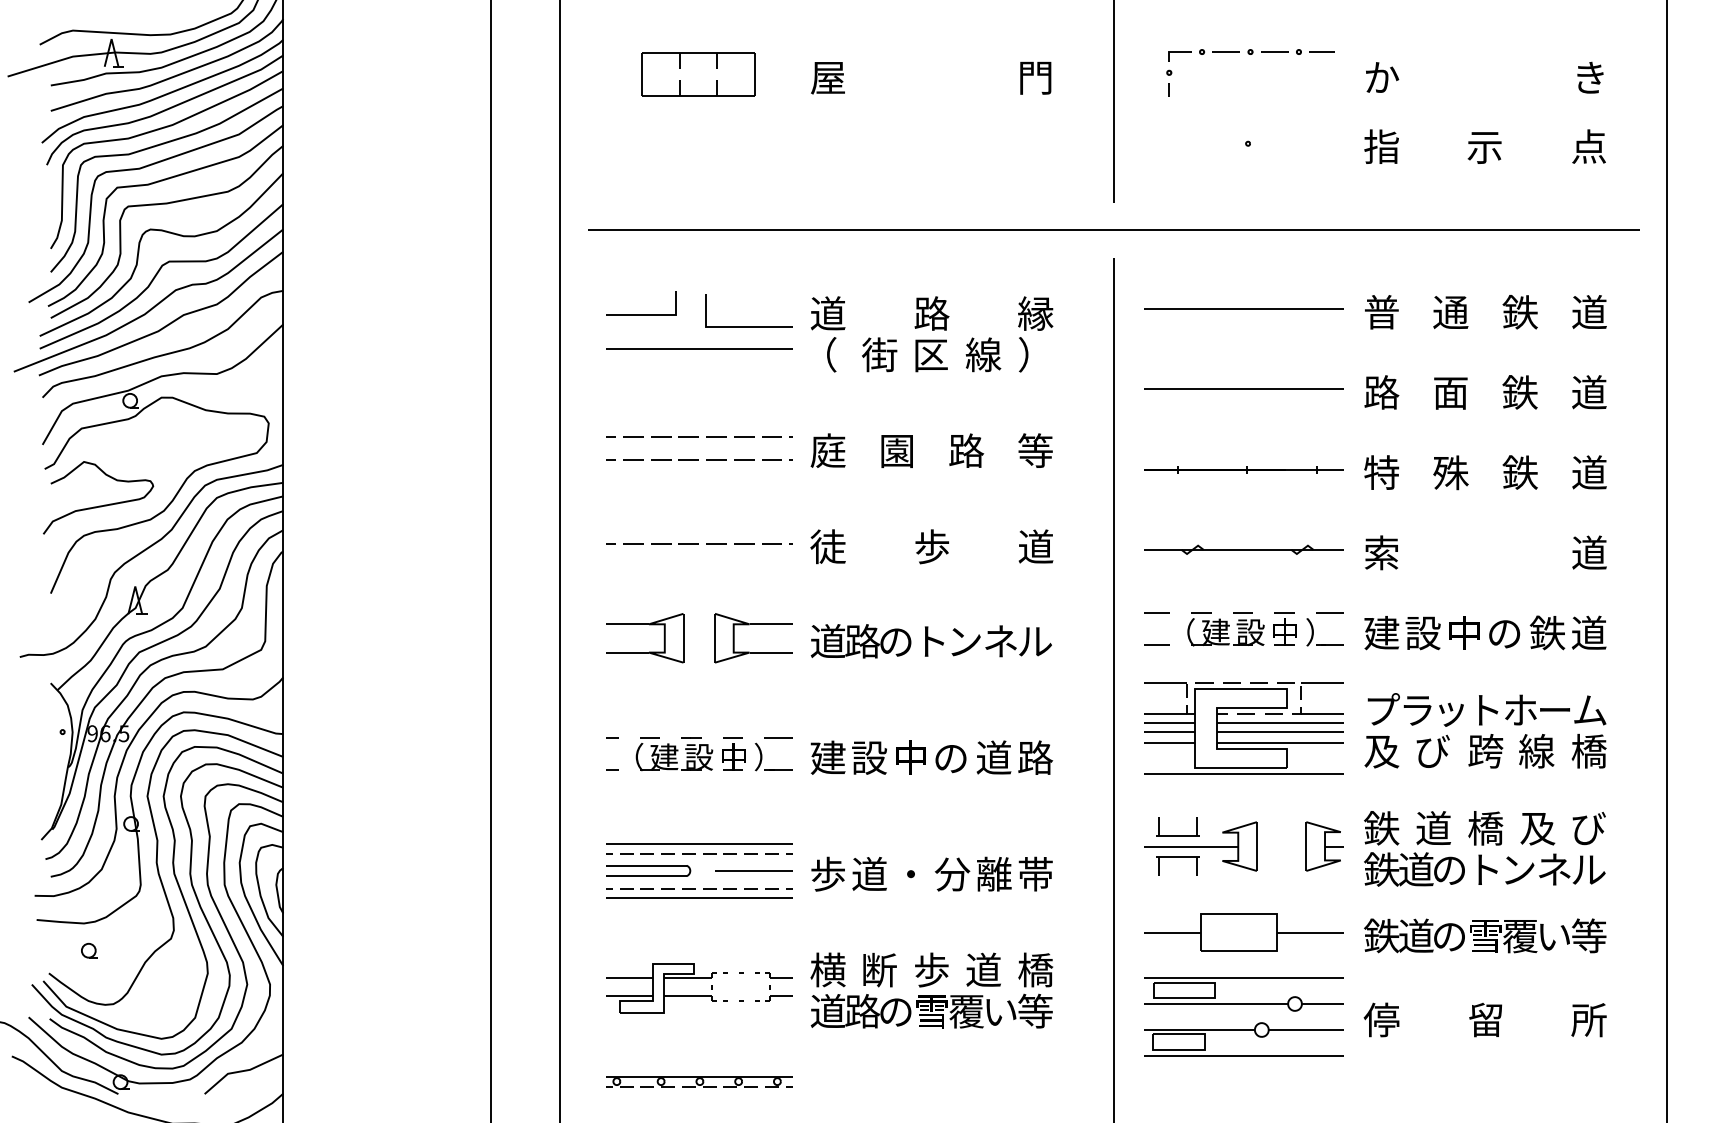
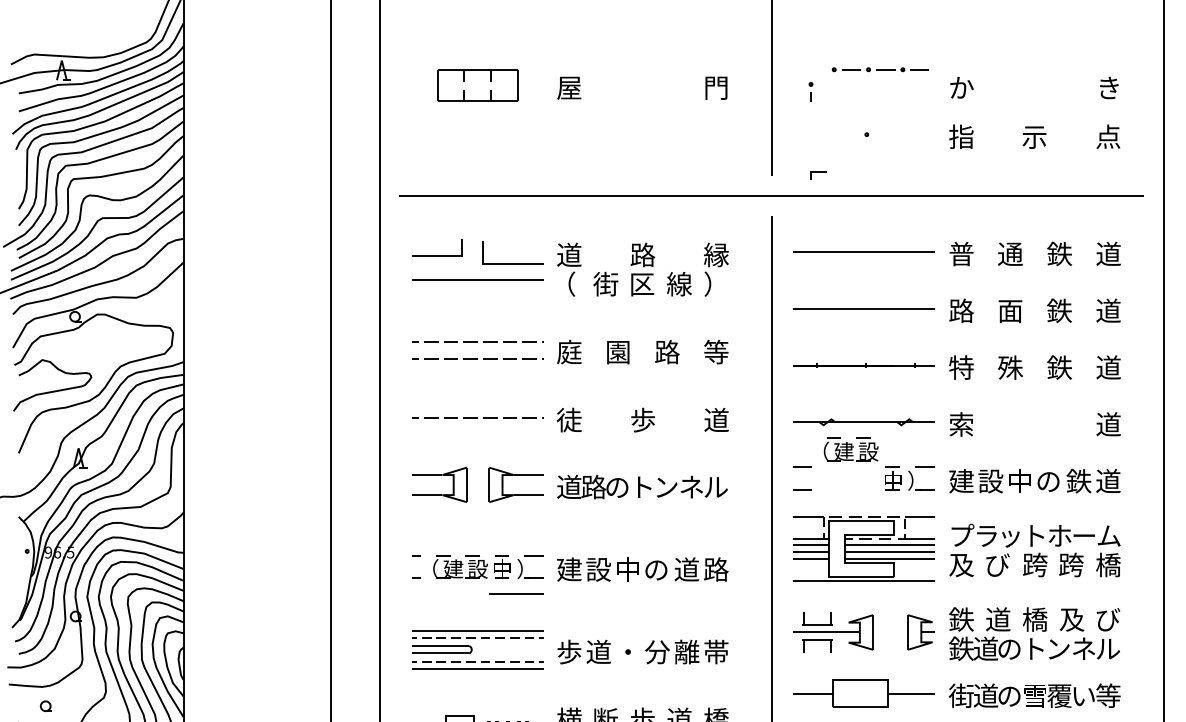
line: (1179, 52) -> (818, 172), moved
part: (1225, 629) -> (850, 449), moved
text: (1536, 751) -> (1071, 565), 線 -> 跨
line: (753, 870) -> (516, 593), moved
text: (1381, 935) -> (961, 695), 鉄 -> 街

